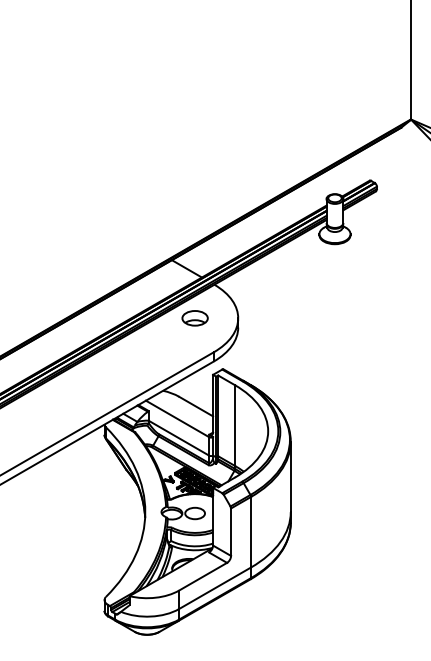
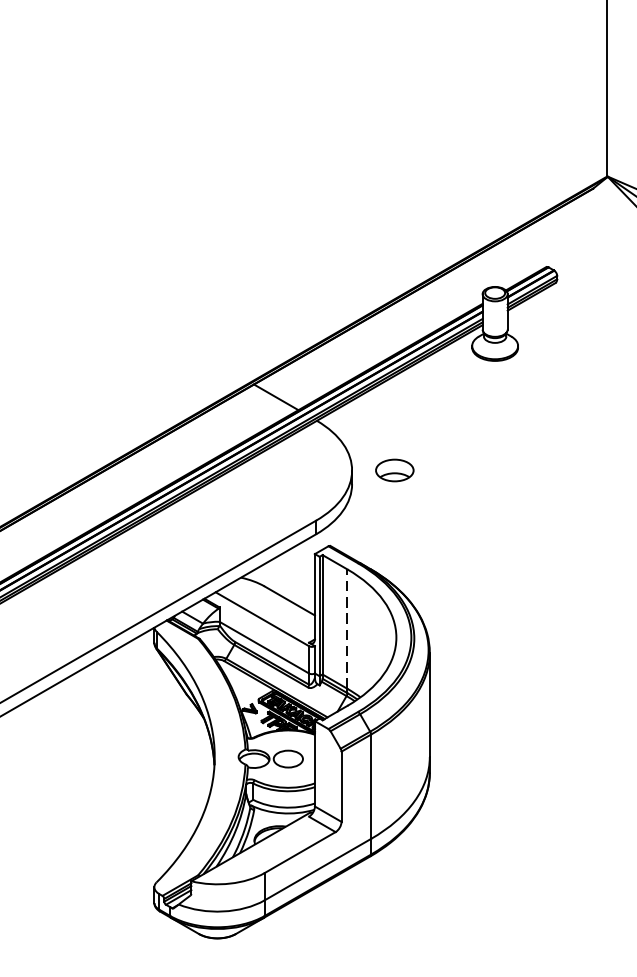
part: (194, 318) -> (393, 470), moved
line: (235, 425) -> (348, 628), solid -> dashed

